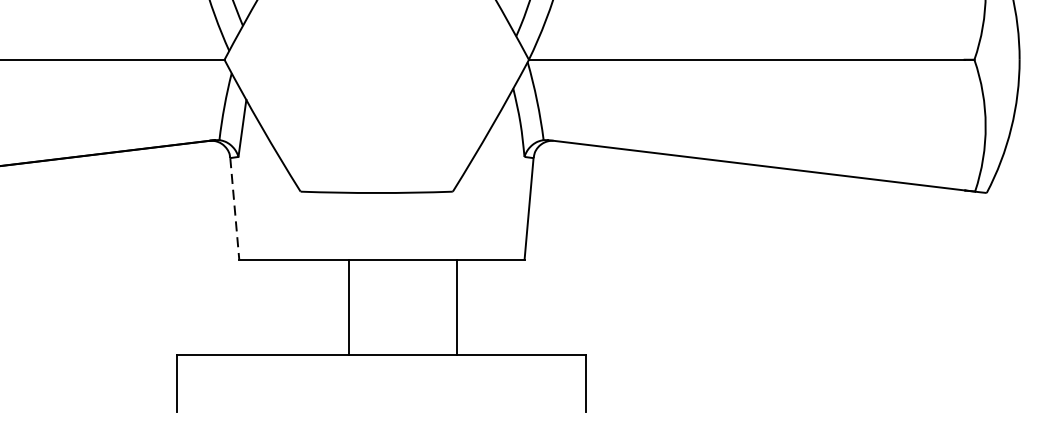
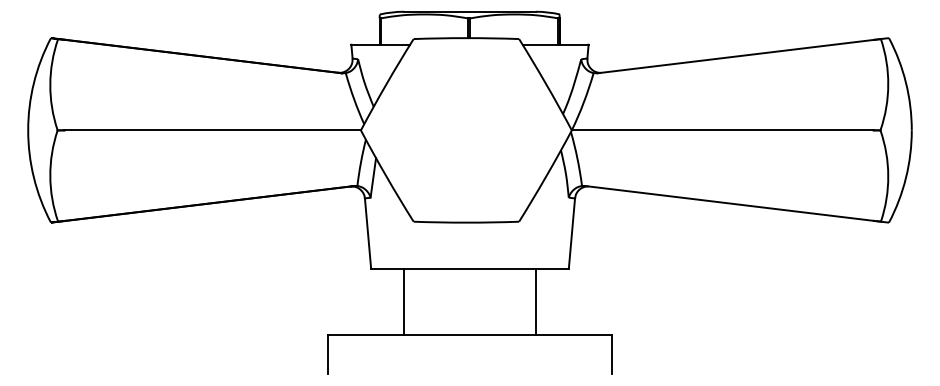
line: (235, 210) -> (368, 234), dashed -> solid
line: (349, 306) -> (404, 301), moved
line: (456, 306) -> (535, 301), moved

